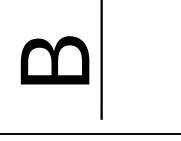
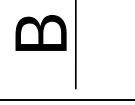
text: (54, 59) -> (40, 32), moved

